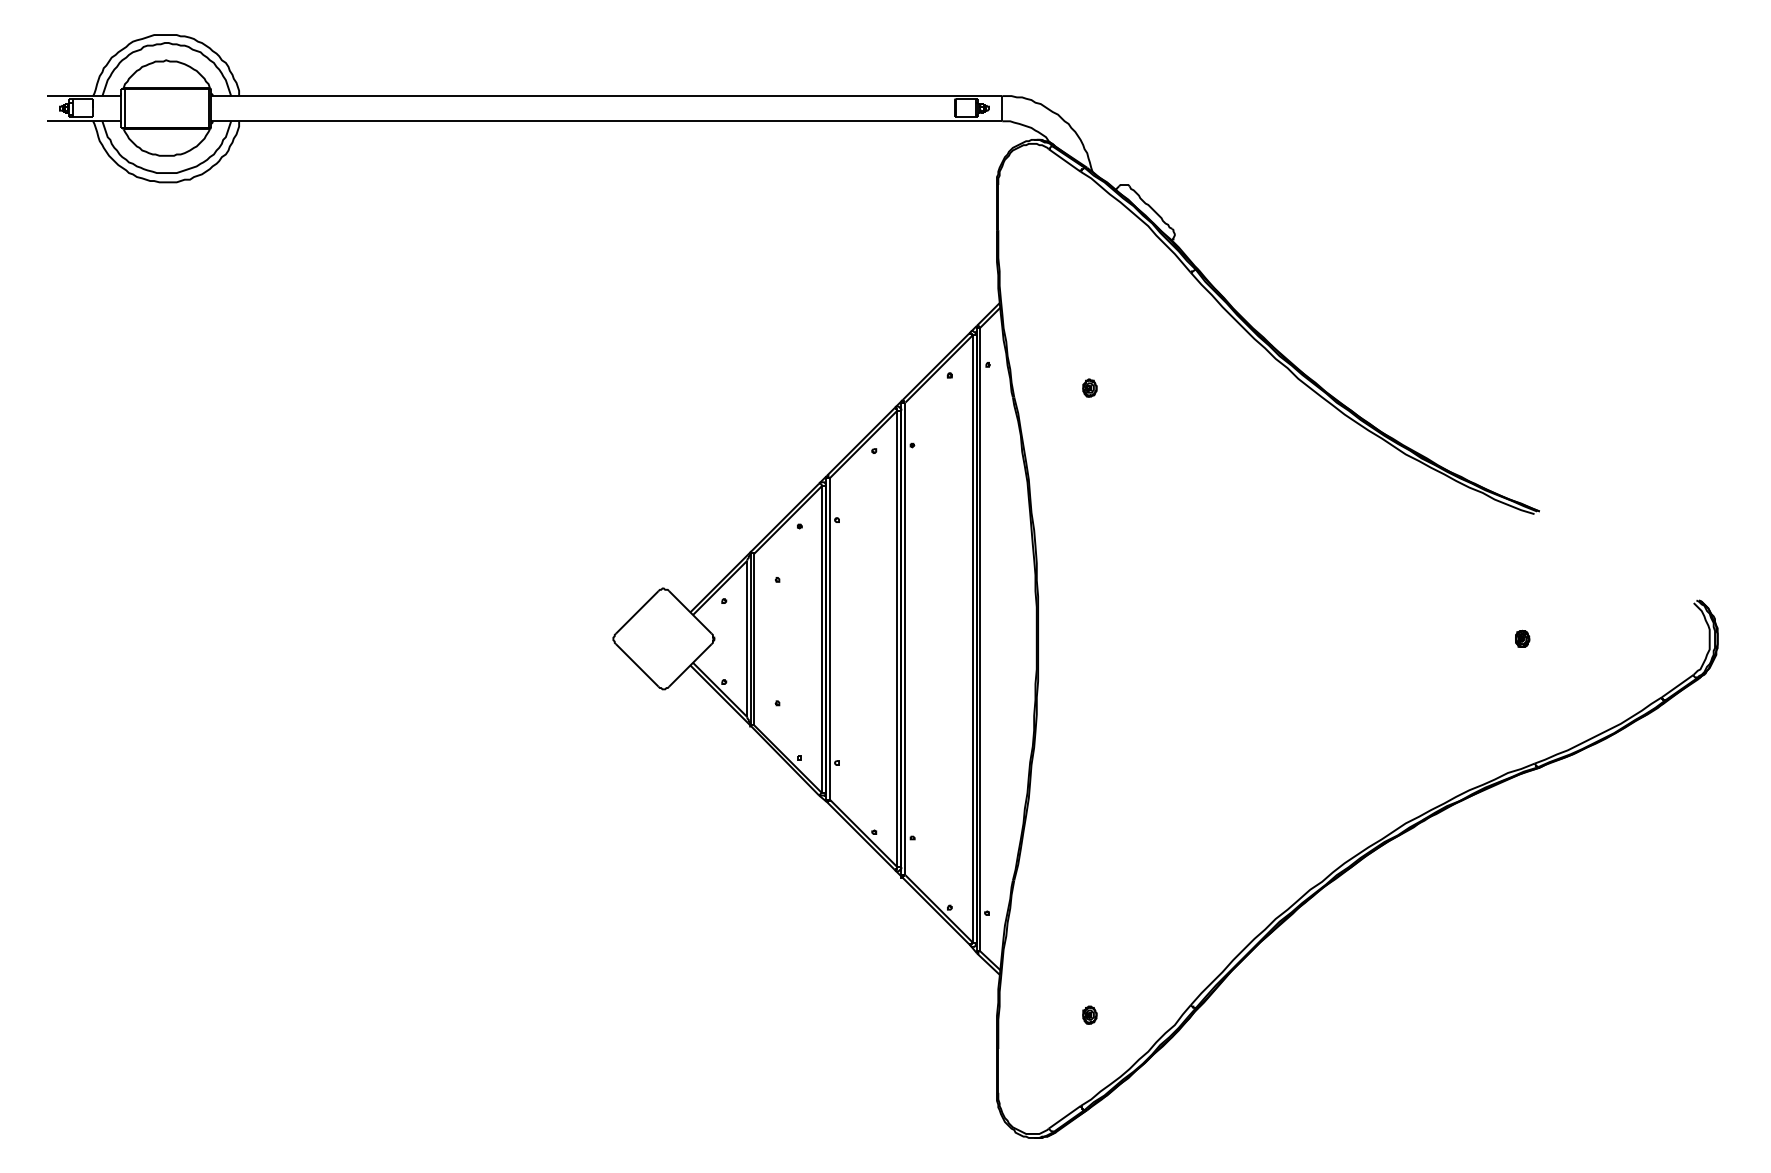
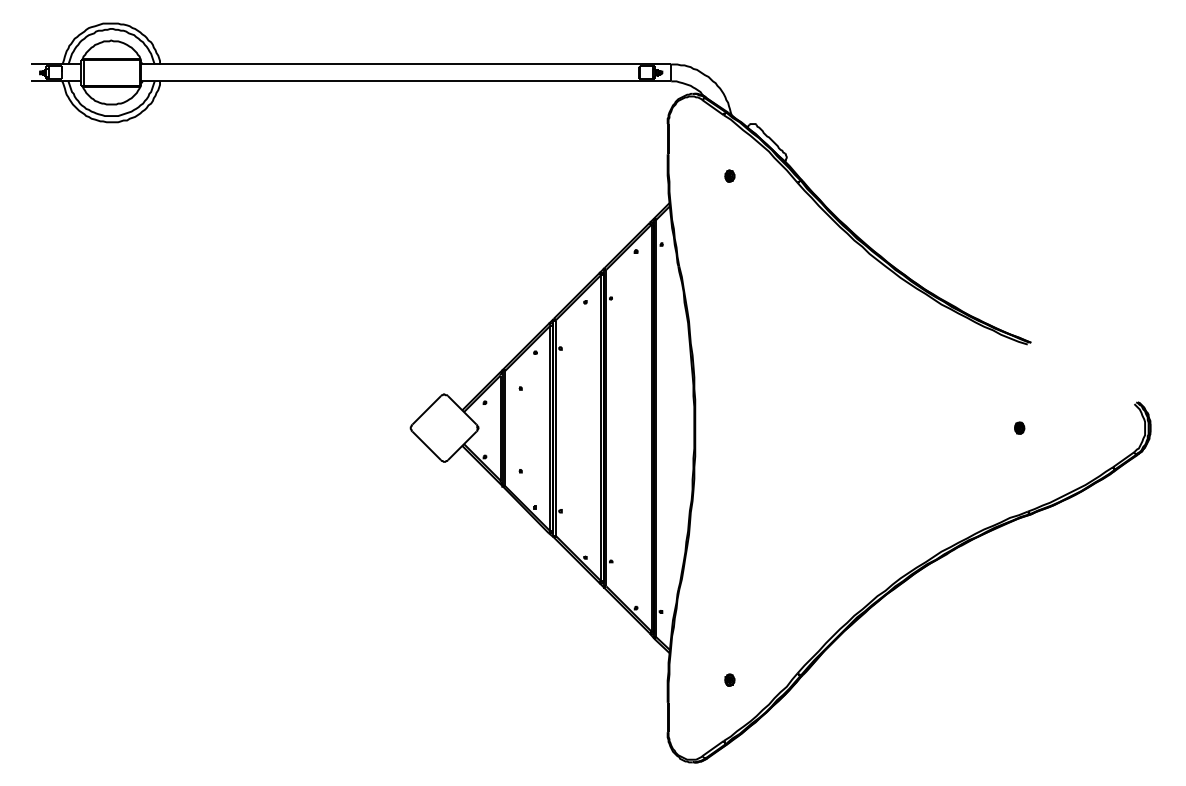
part: (1089, 387) -> (729, 175), moved

